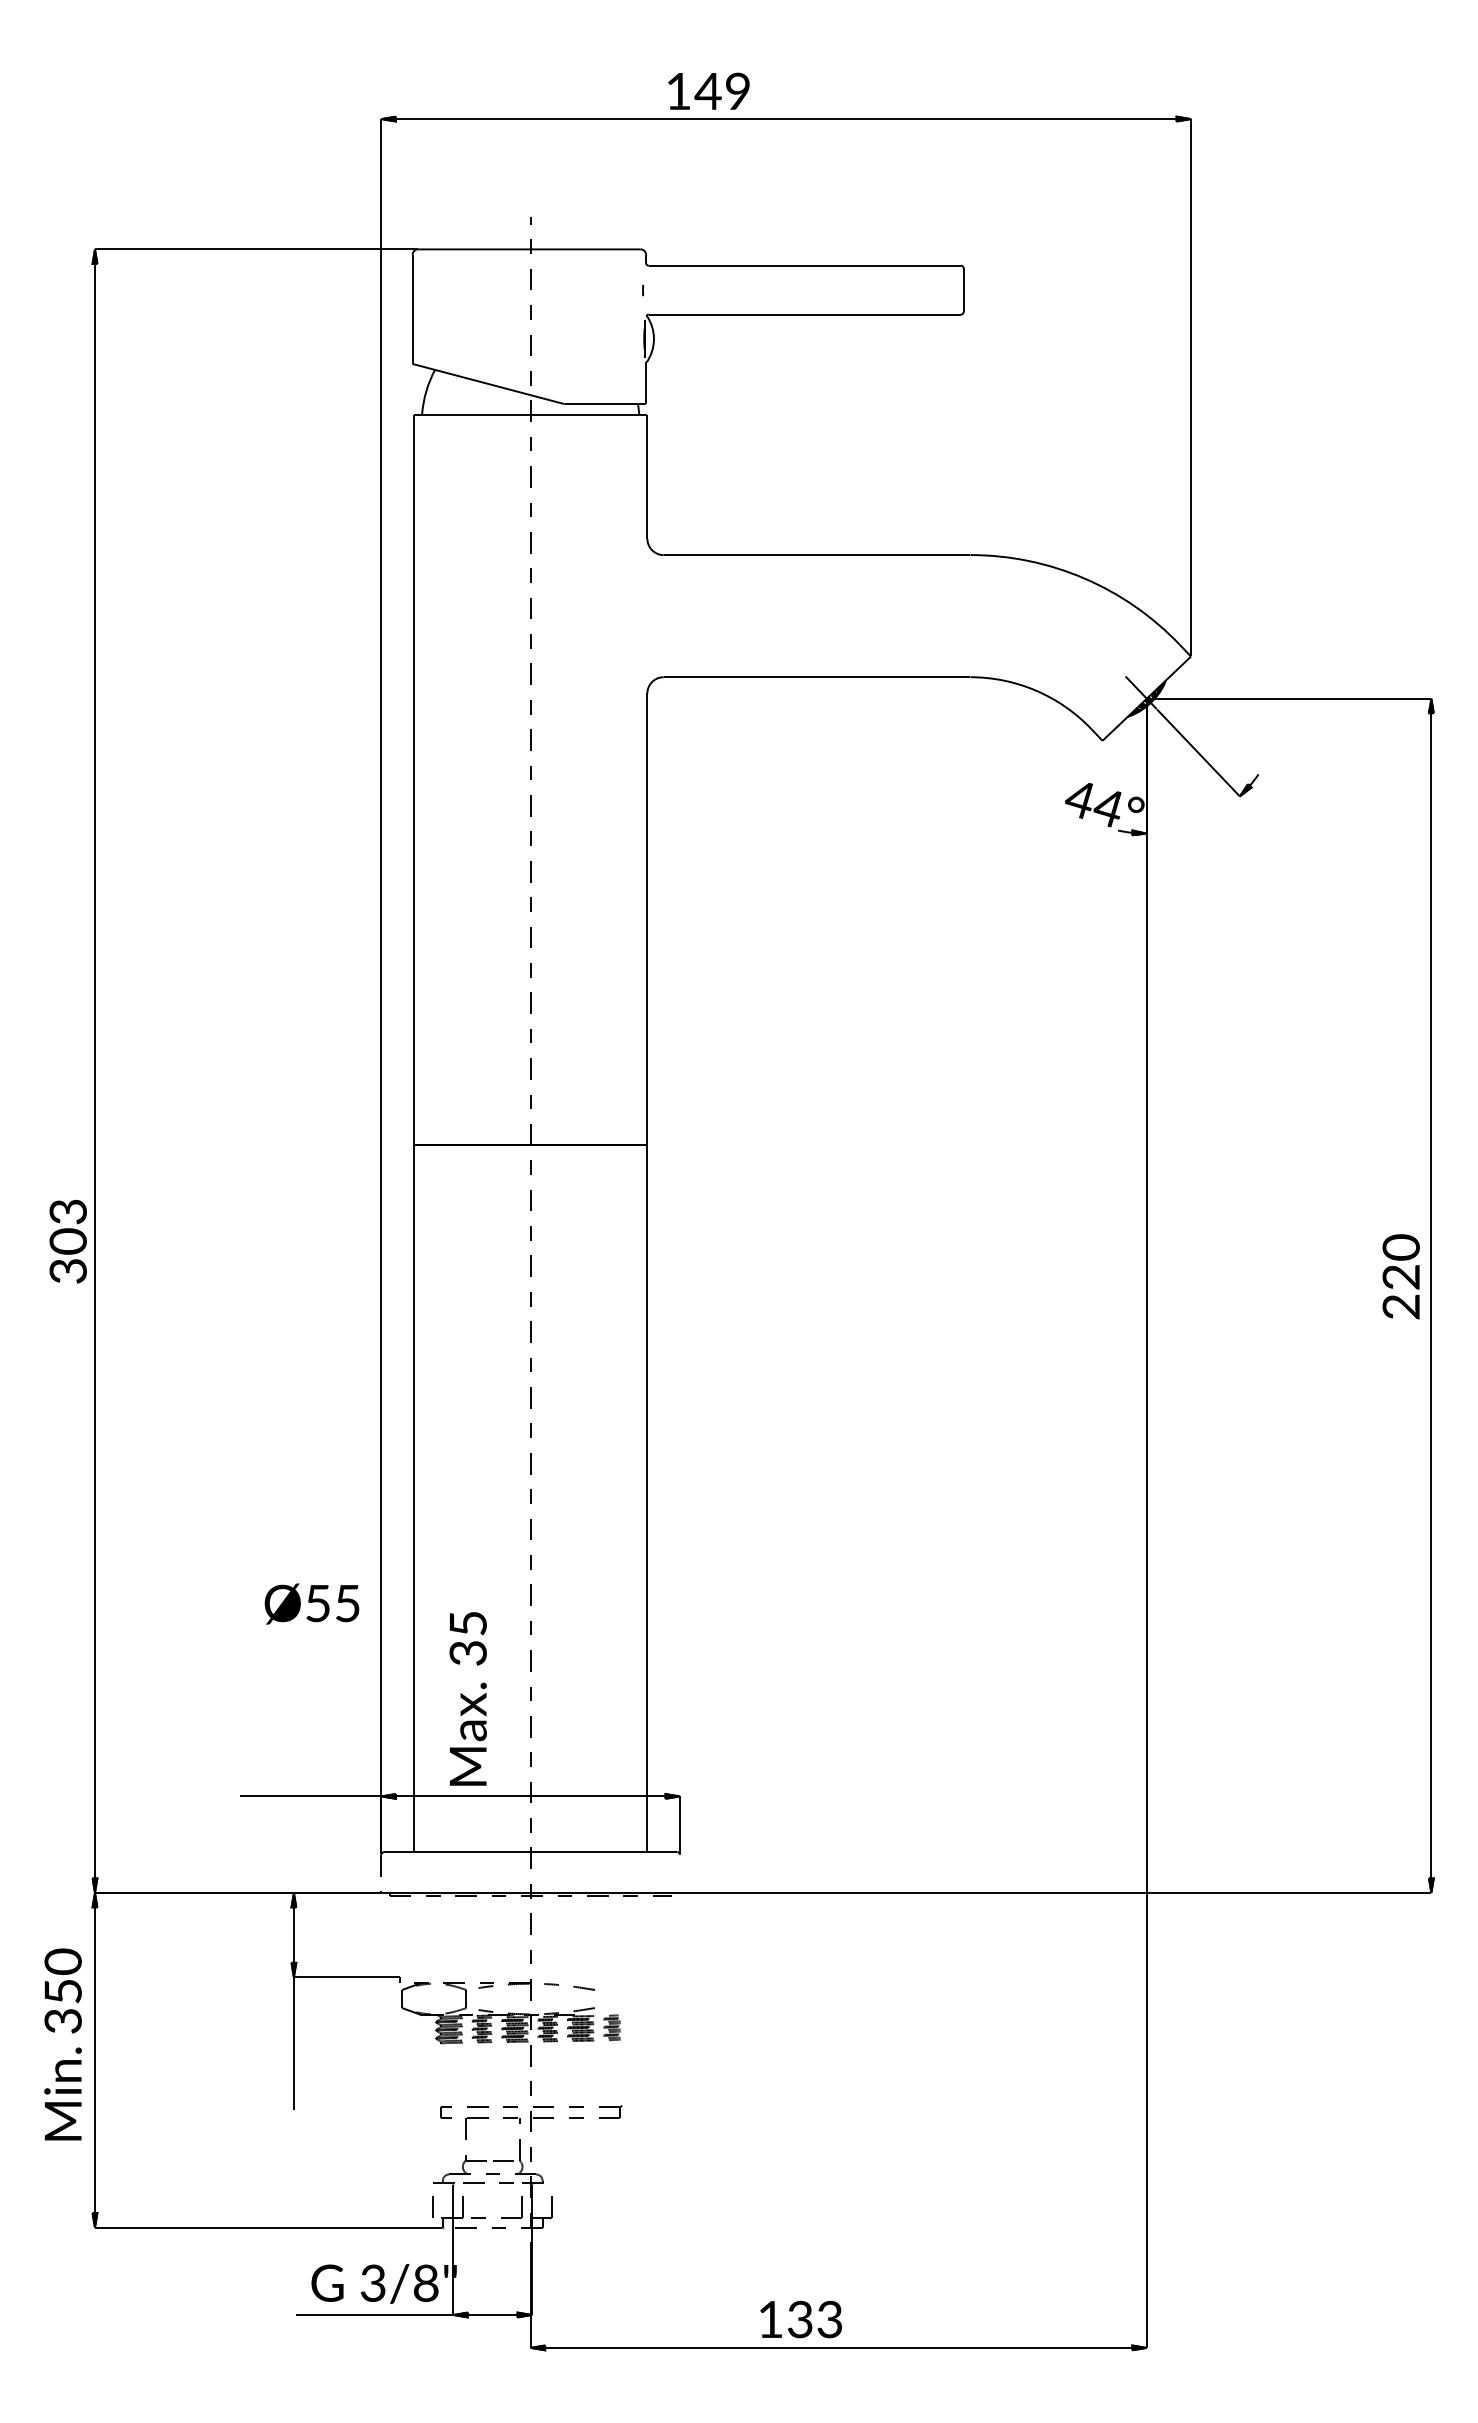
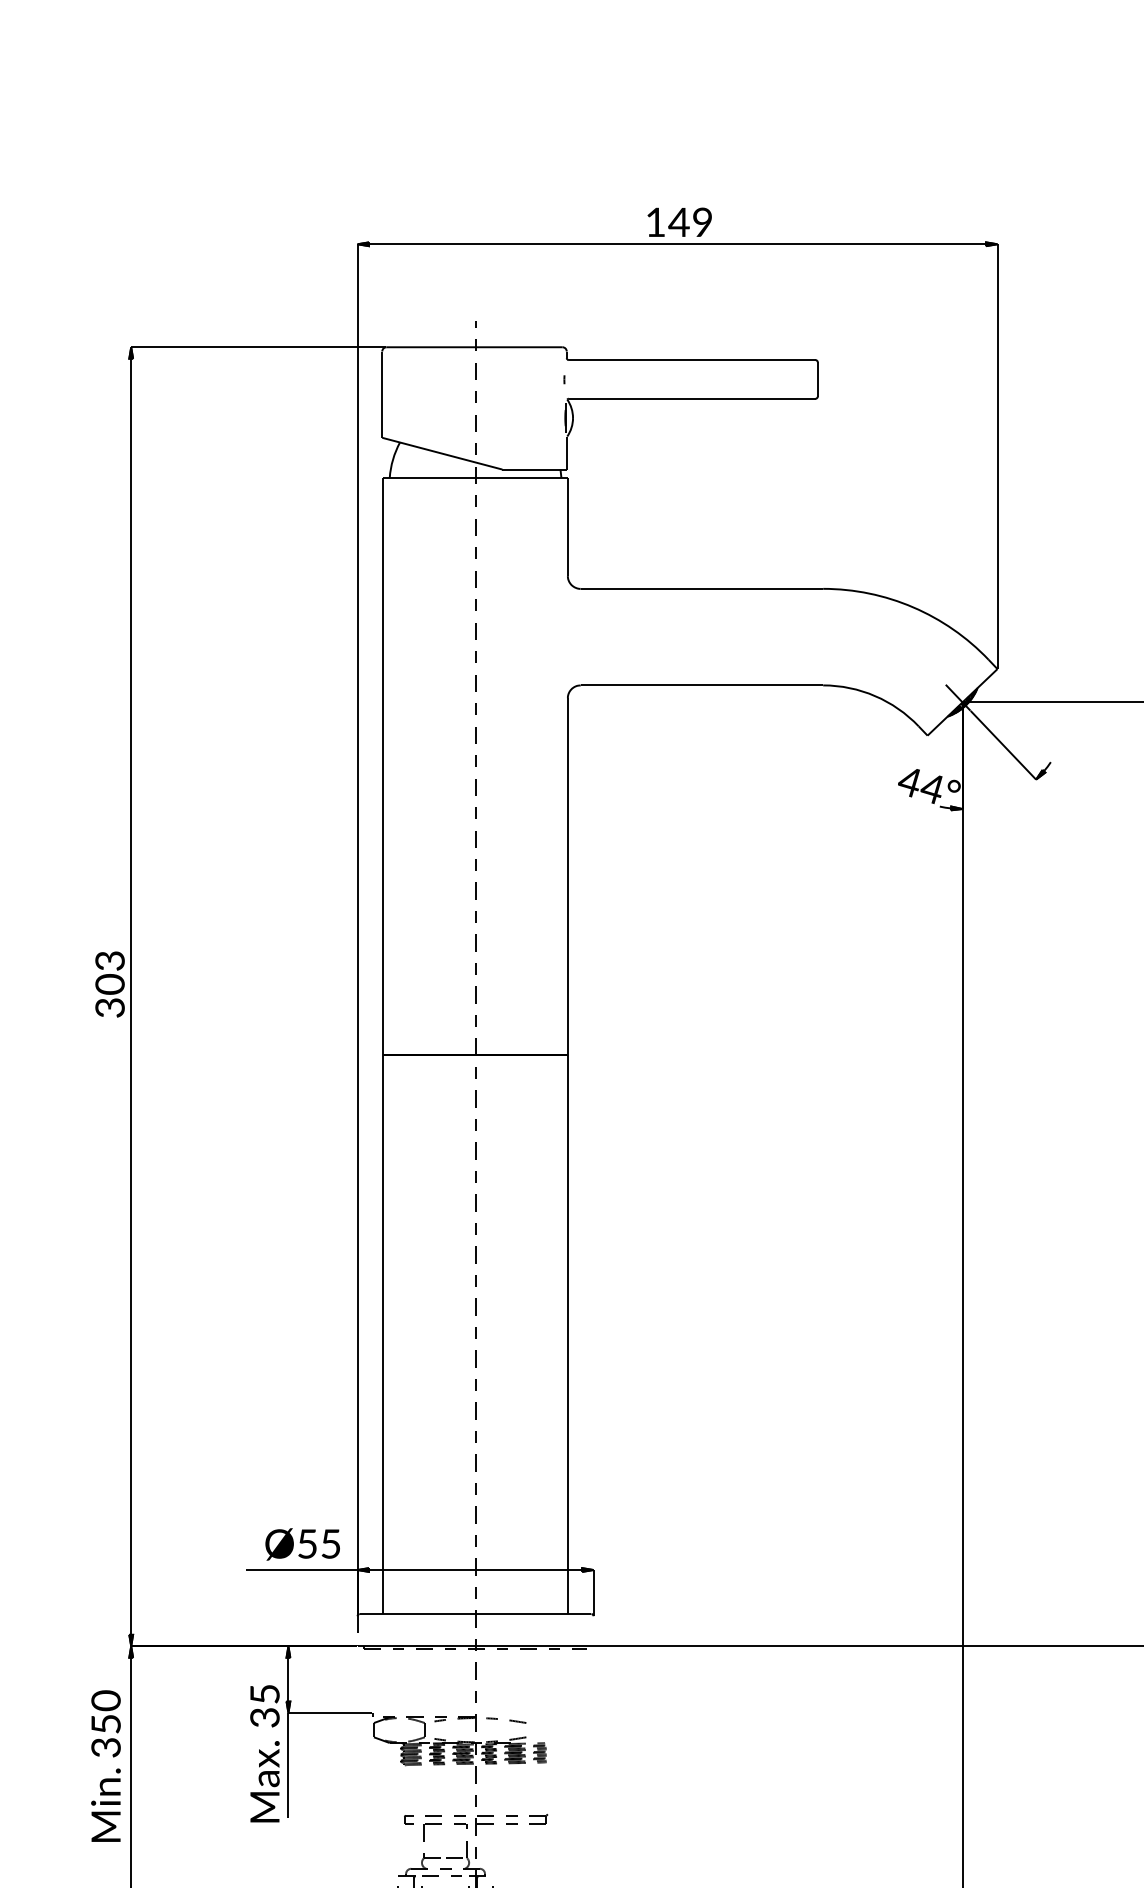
text: (708, 90) -> (679, 221), moved
text: (67, 1241) -> (109, 984), moved
text: (311, 1603) -> (302, 1544), moved
text: (467, 1698) -> (264, 1753), moved

